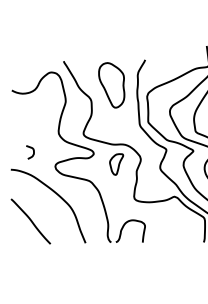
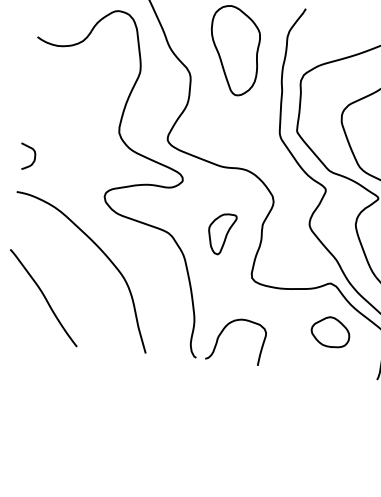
curve: (32, 150) -> (32, 153), moved
part: (116, 164) -> (221, 234), moved
part: (176, 220) -> (328, 330), added

